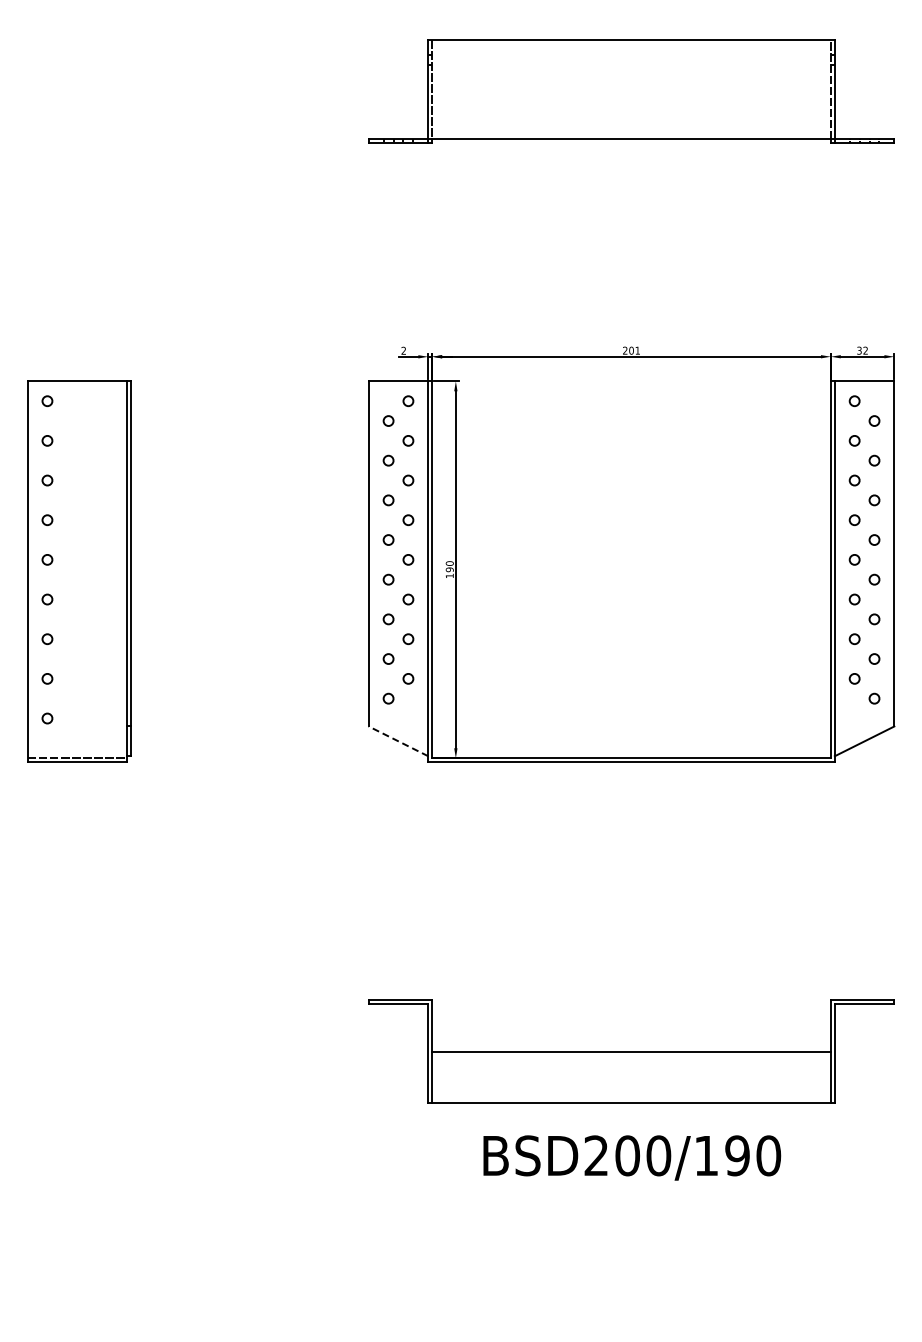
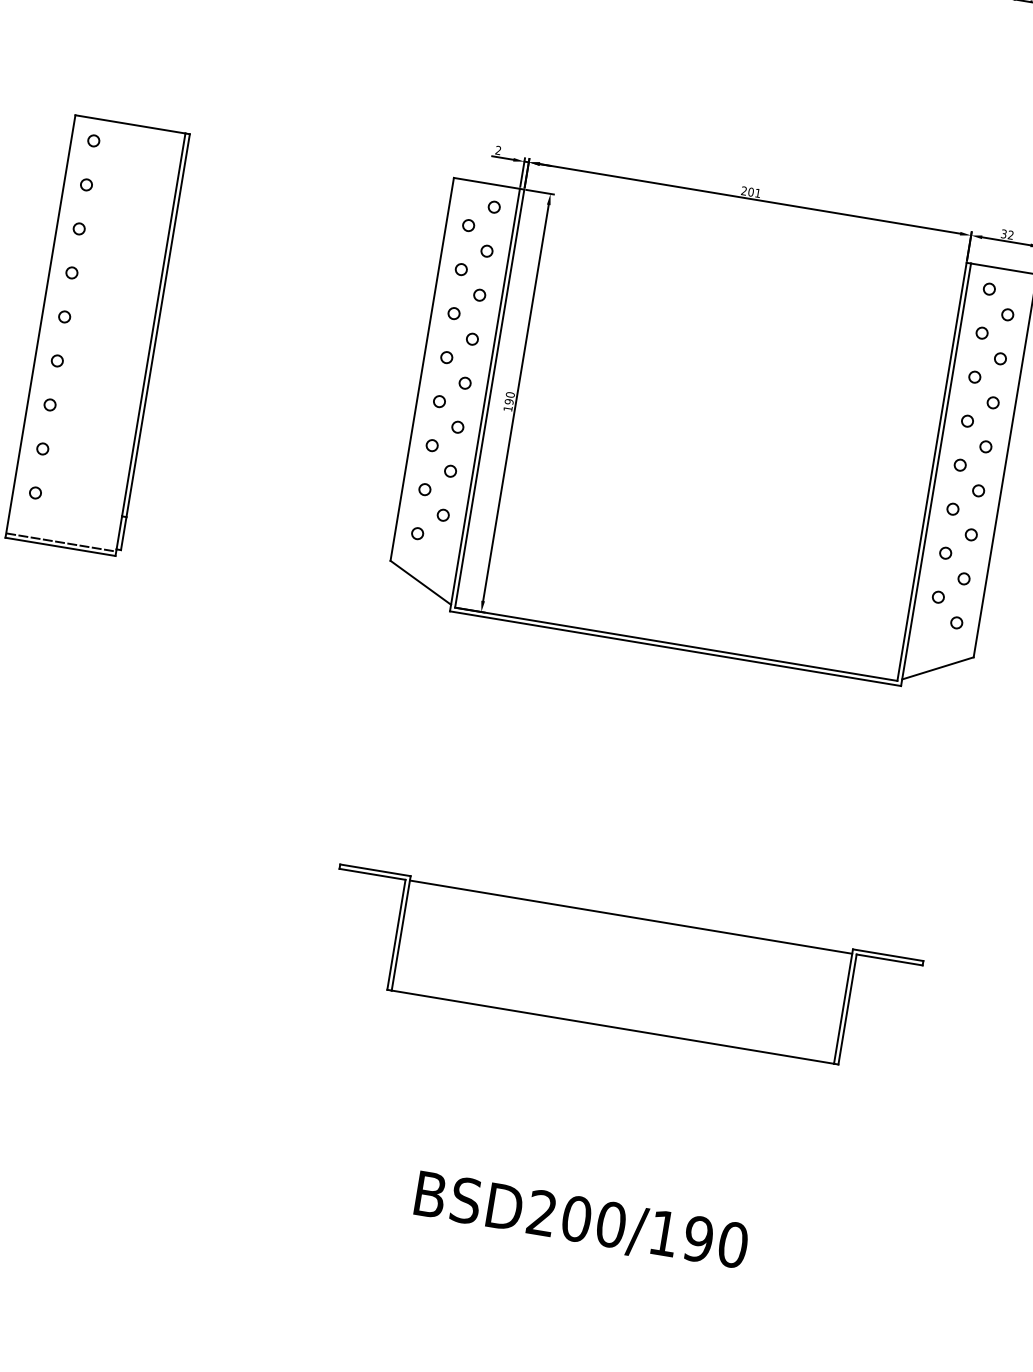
line: (398, 741) -> (420, 582), dashed -> solid
line: (631, 1052) -> (630, 917), moved
text: (632, 1157) -> (581, 1221), moved

